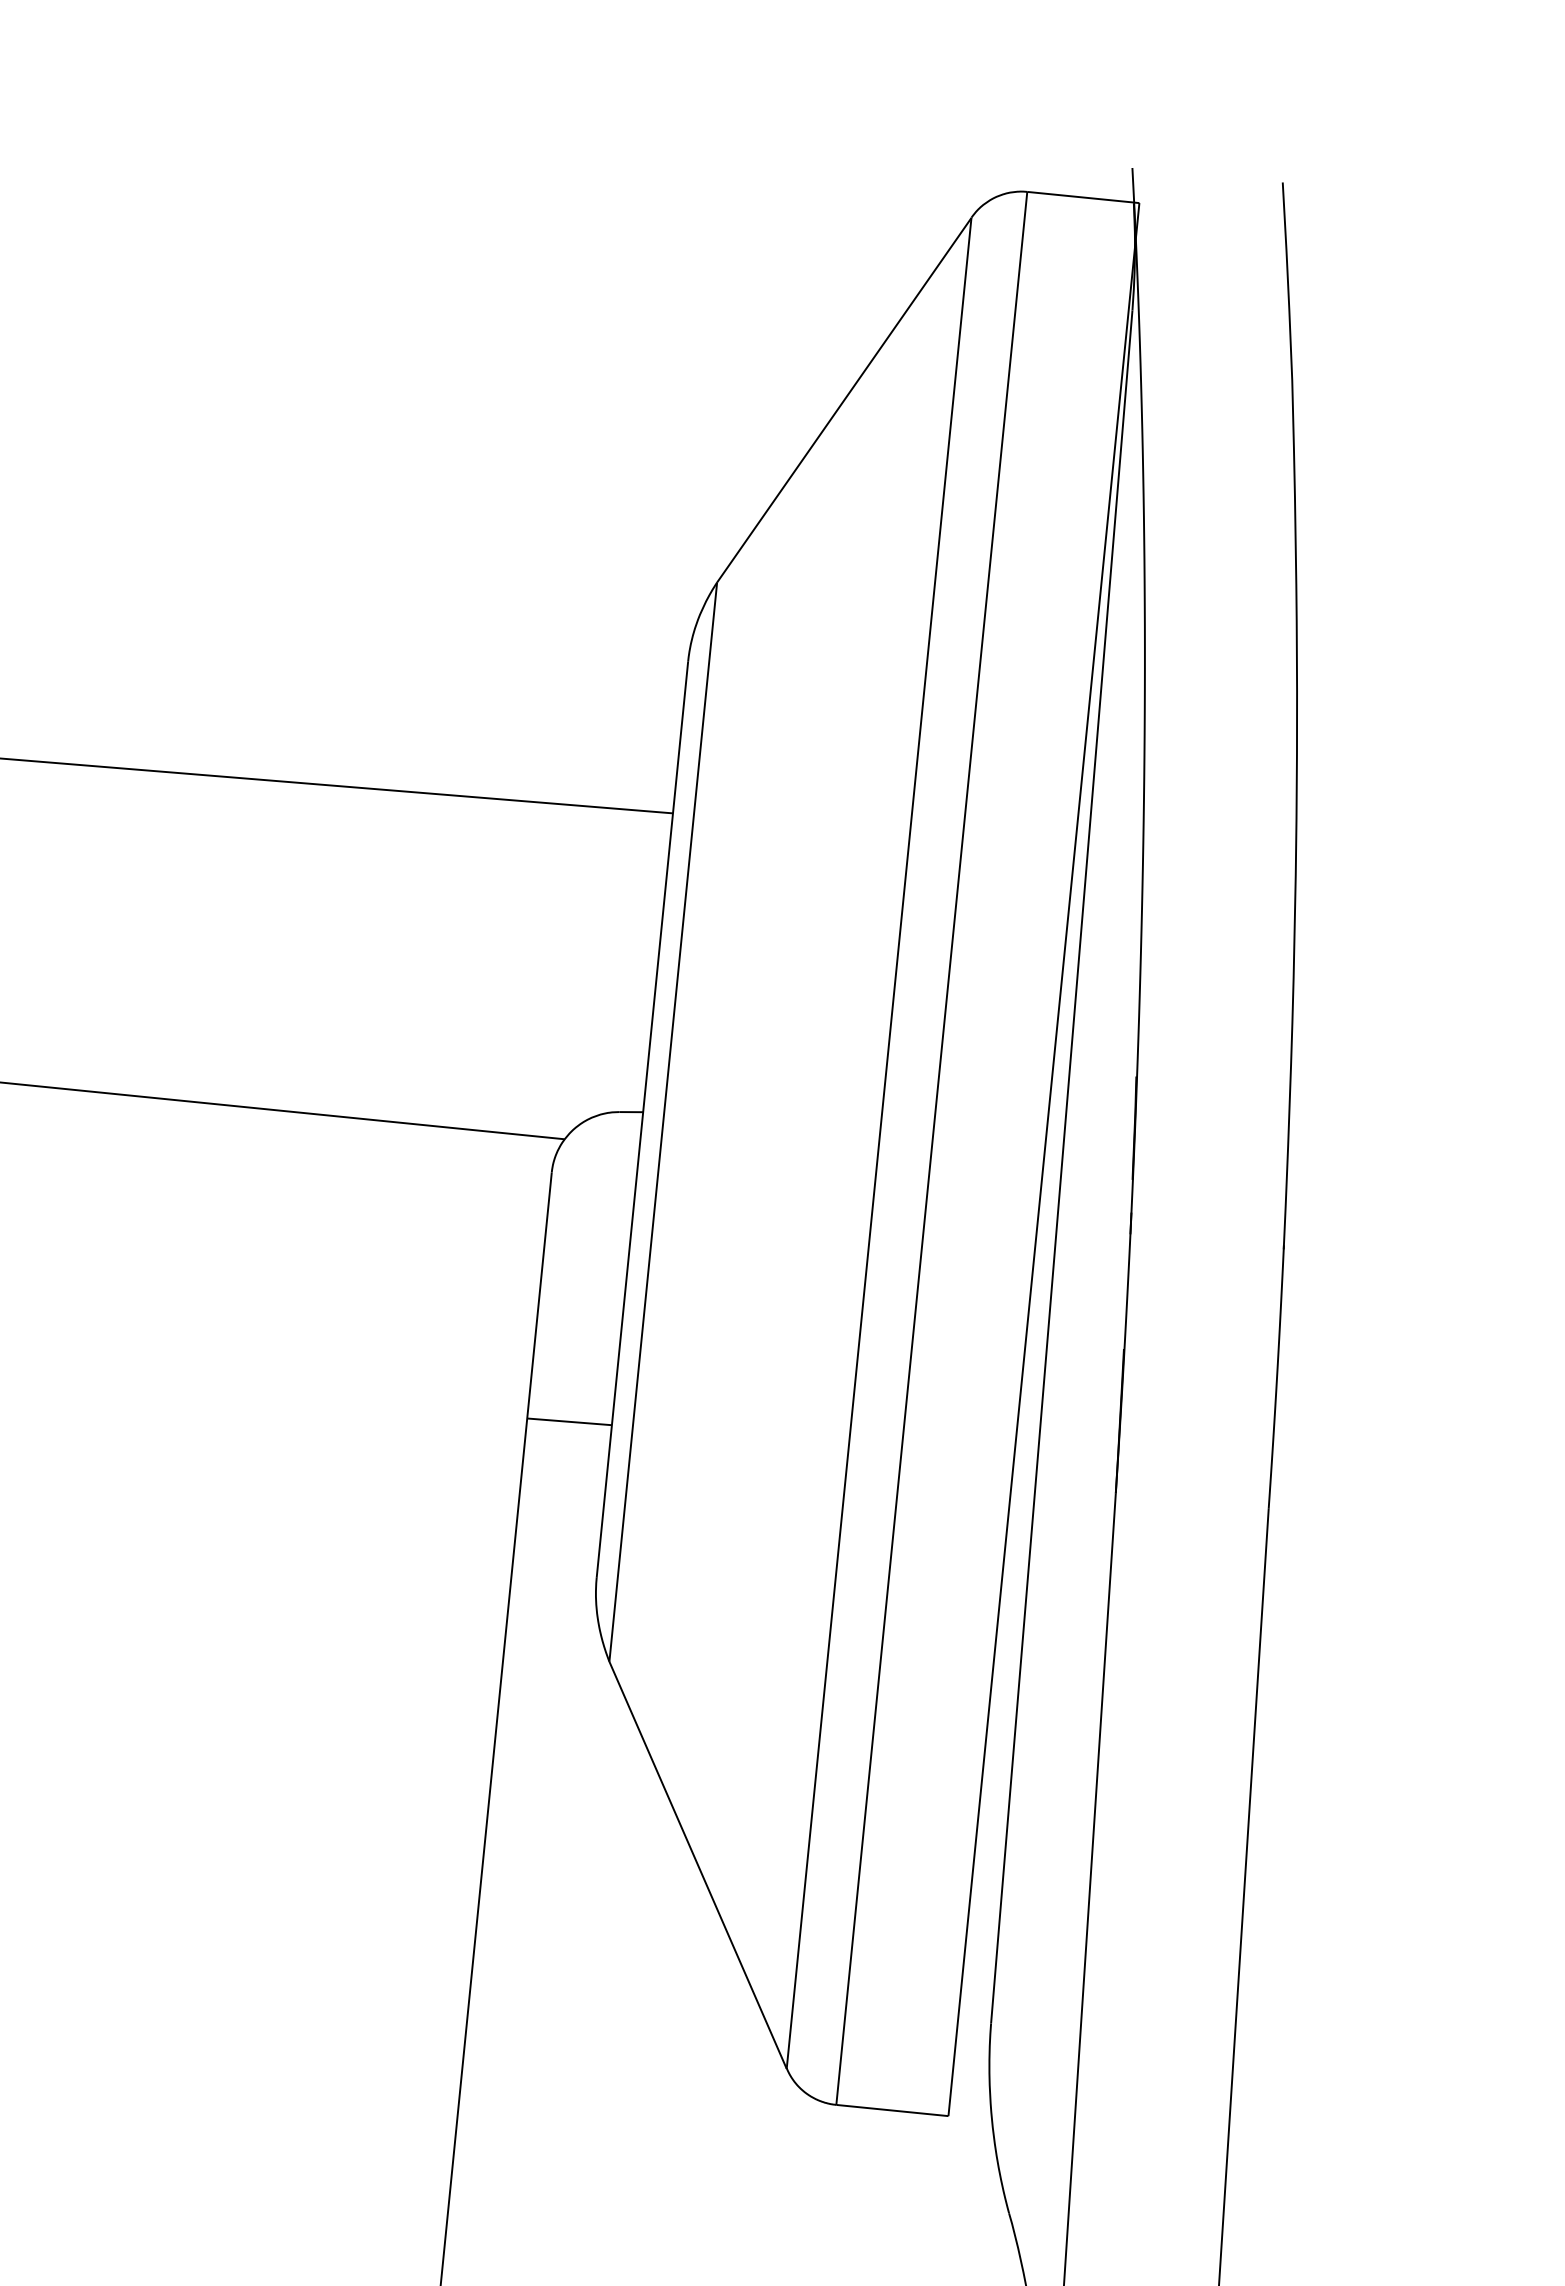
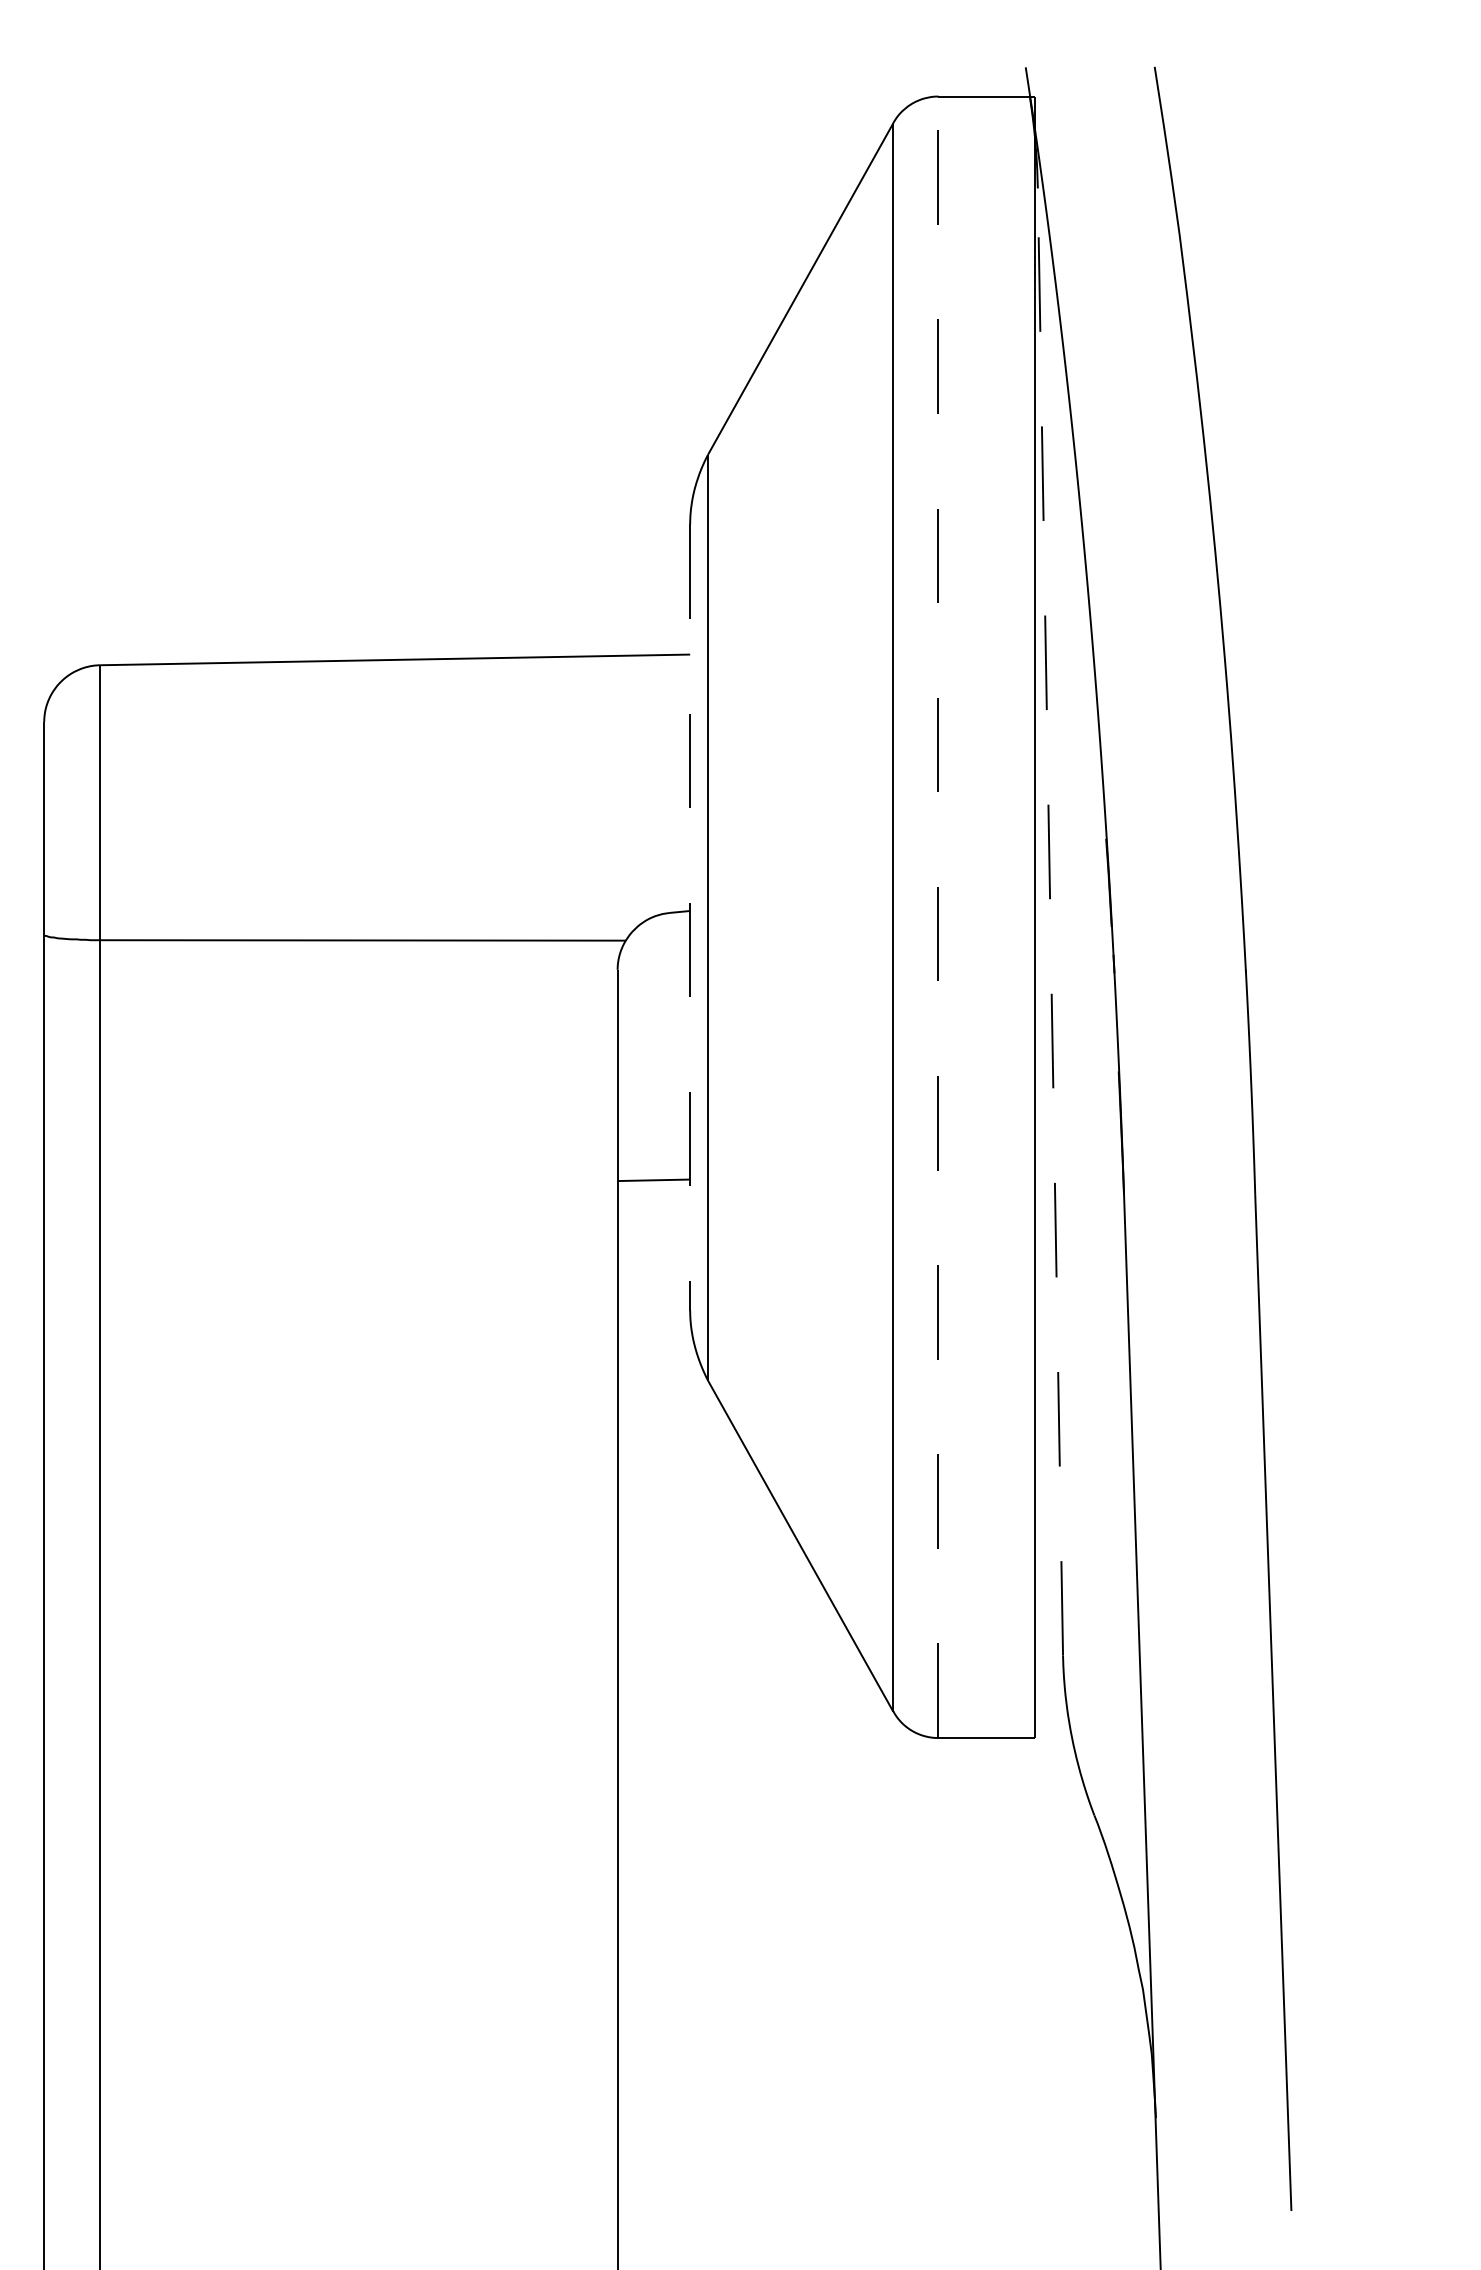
line: (642, 1120) -> (690, 918), solid -> dashed
line: (931, 1148) -> (938, 917), solid -> dashed
line: (1061, 1167) -> (1050, 922), solid -> dashed

